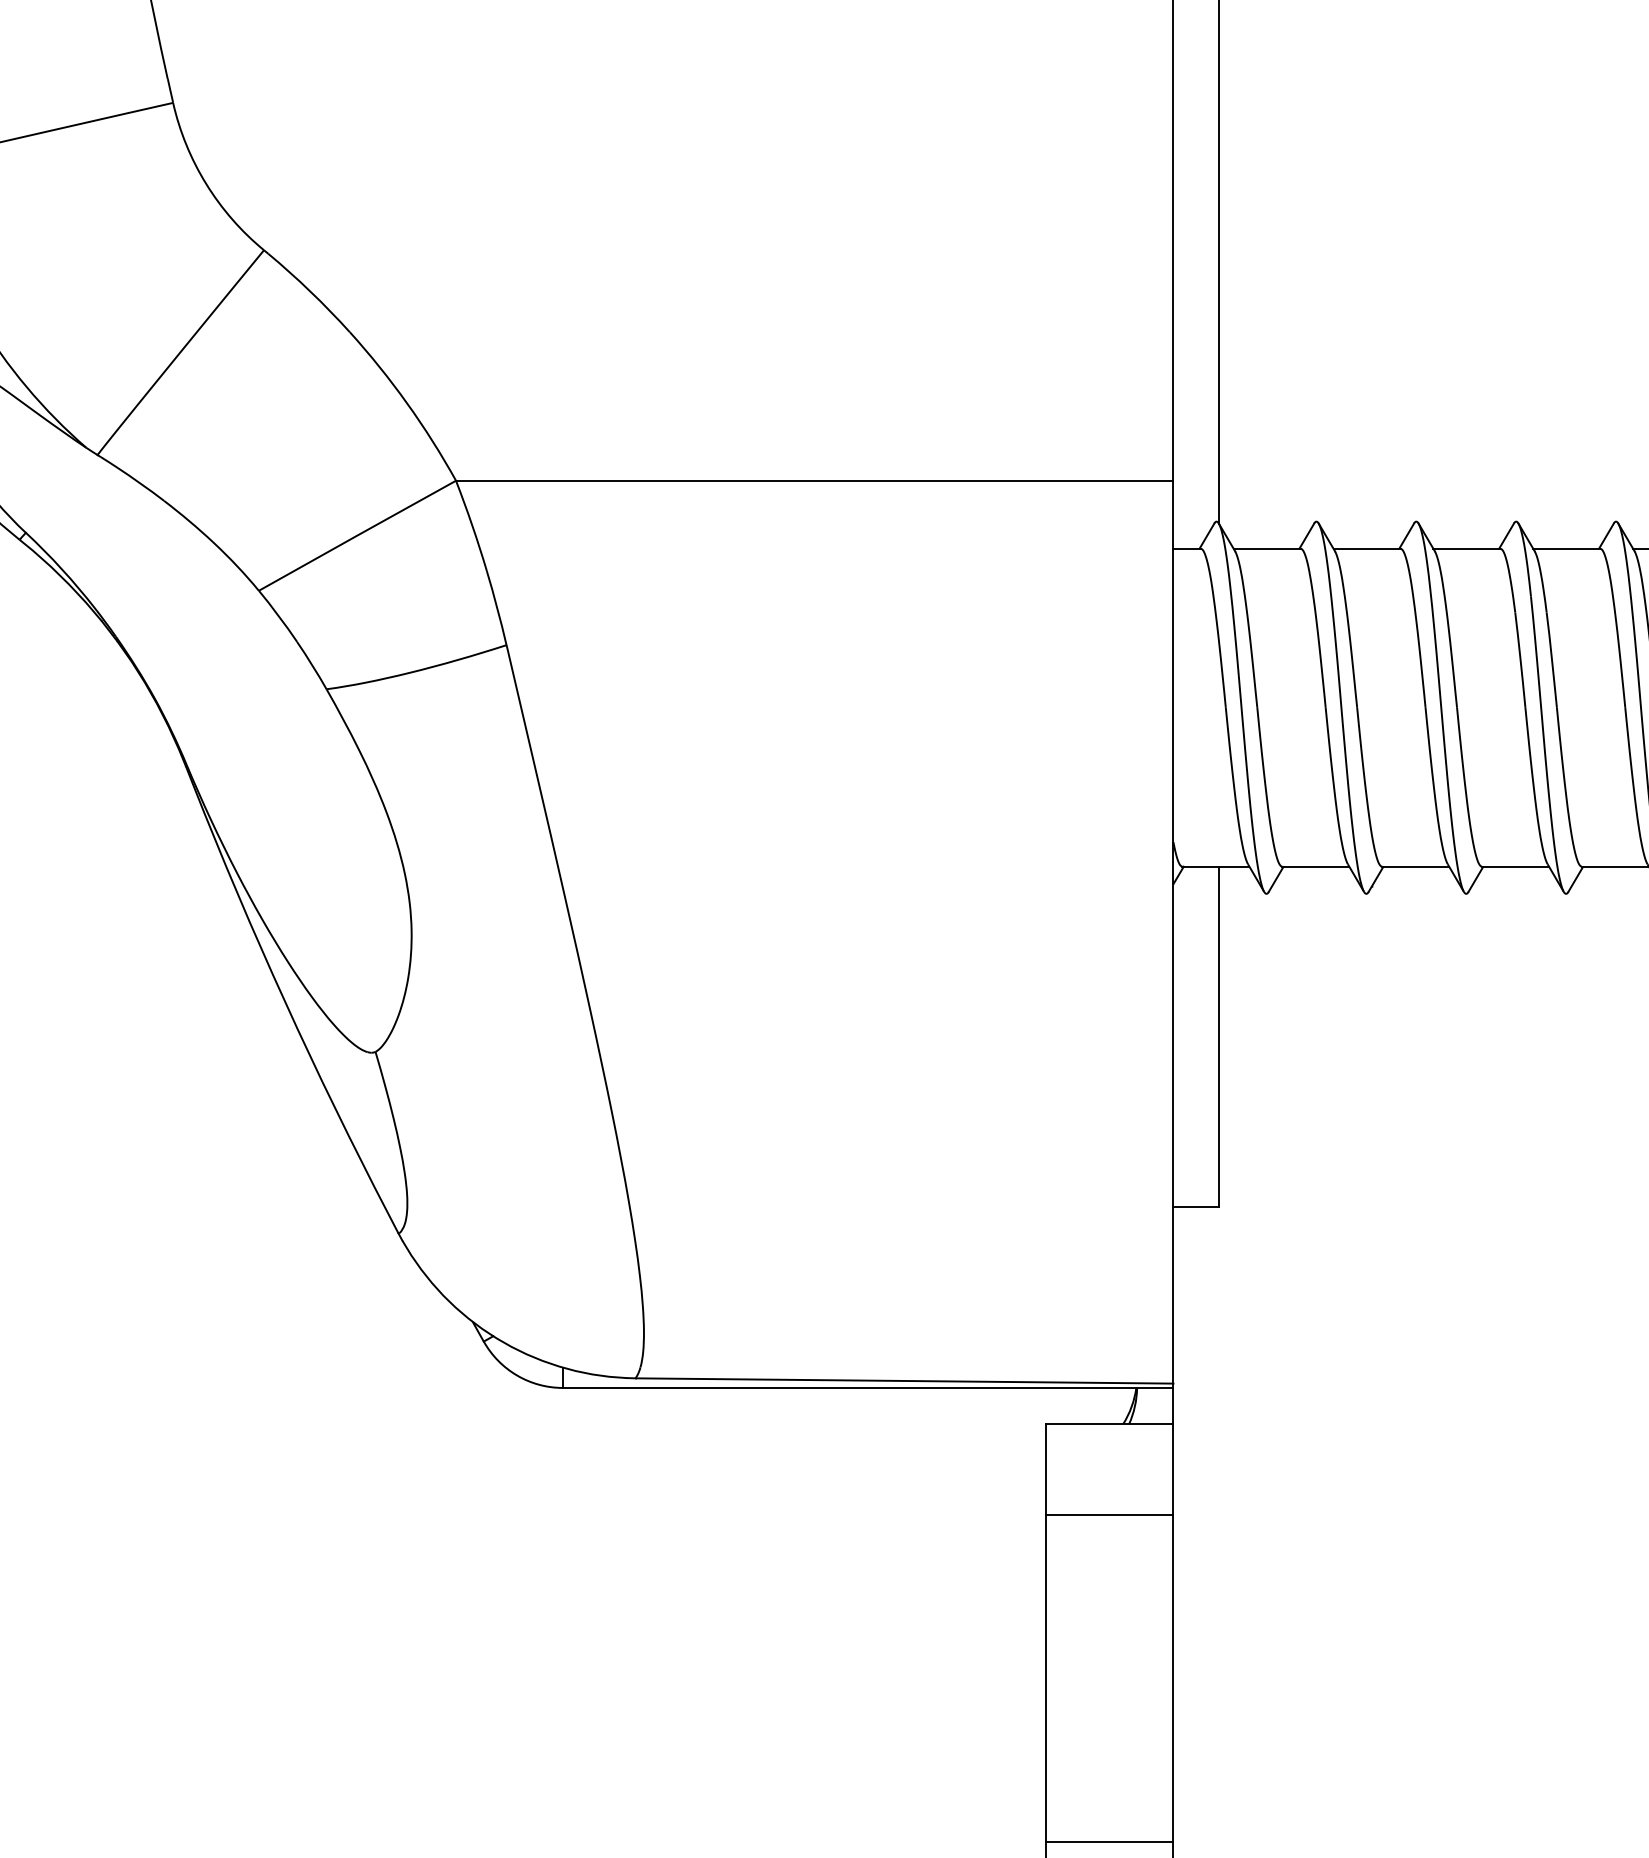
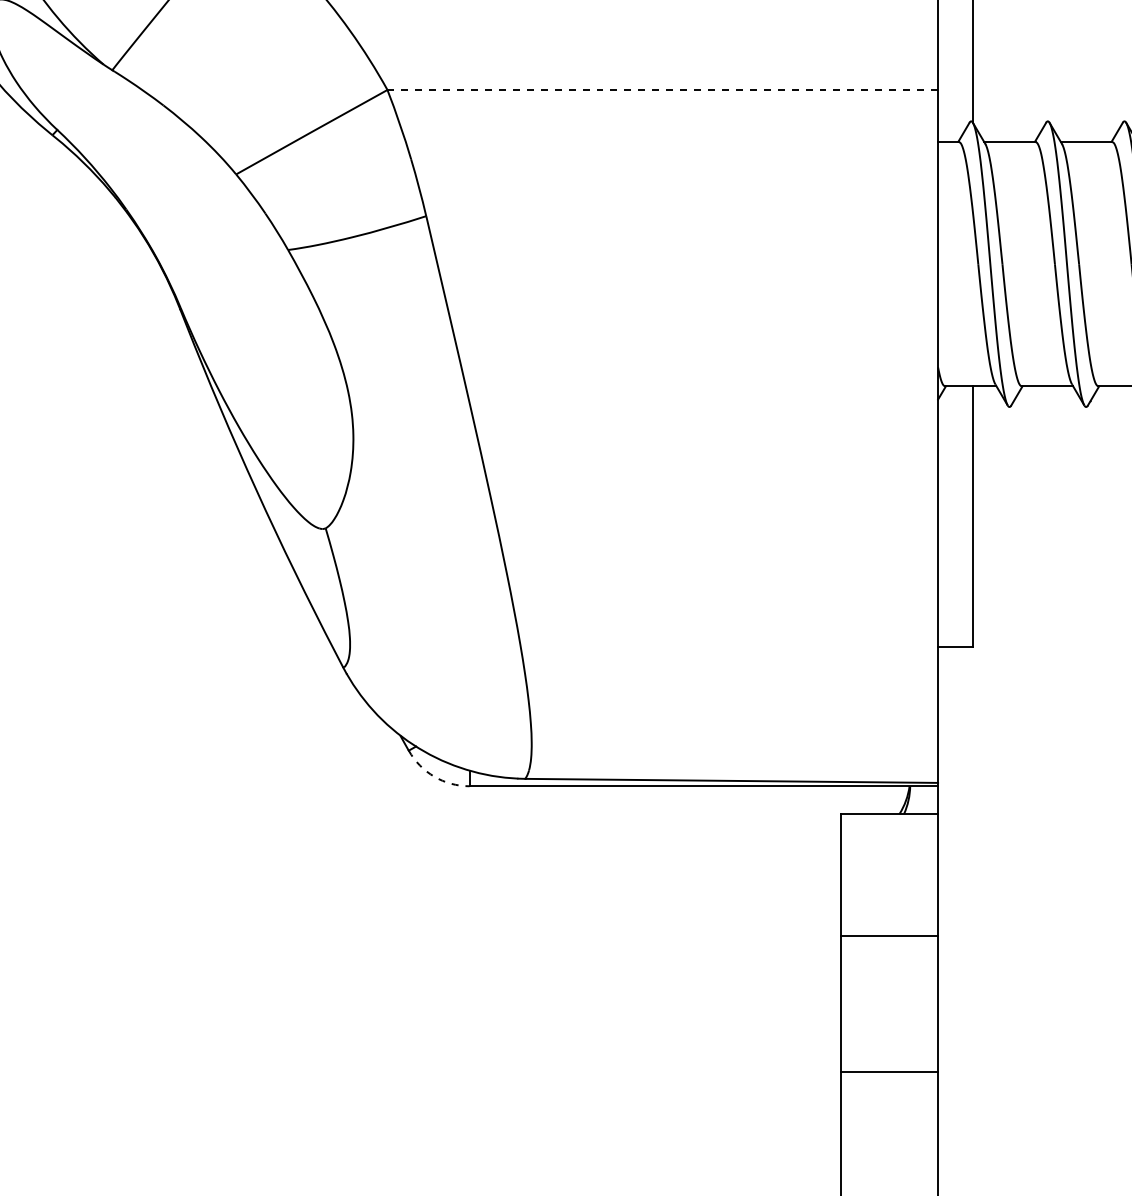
line: (814, 480) -> (662, 89), solid -> dashed
arc: (517, 1375) -> (434, 776), solid -> dashed
line: (1109, 1515) -> (889, 936), moved
line: (1109, 1841) -> (889, 1072), moved

